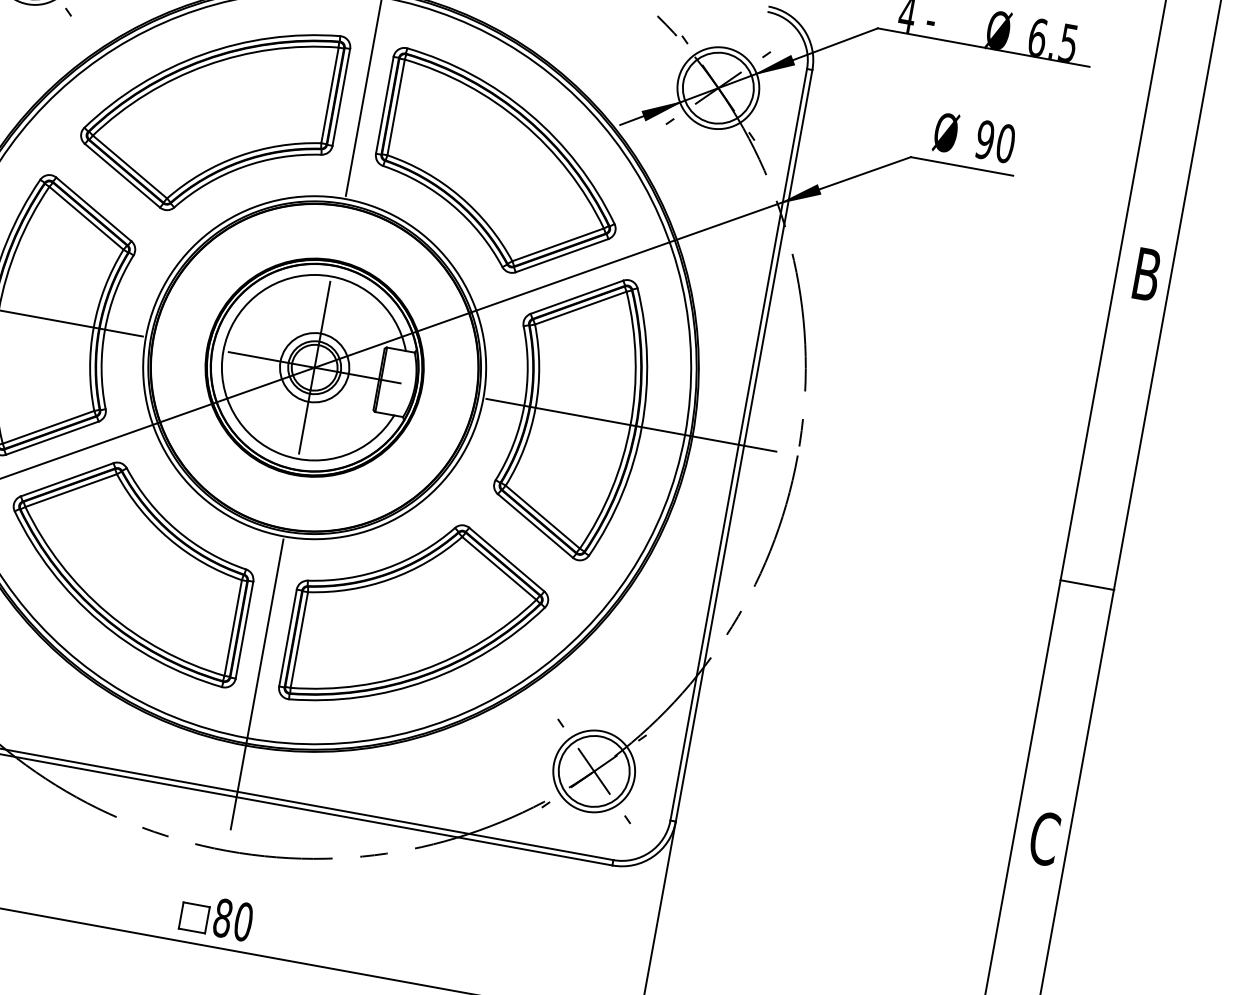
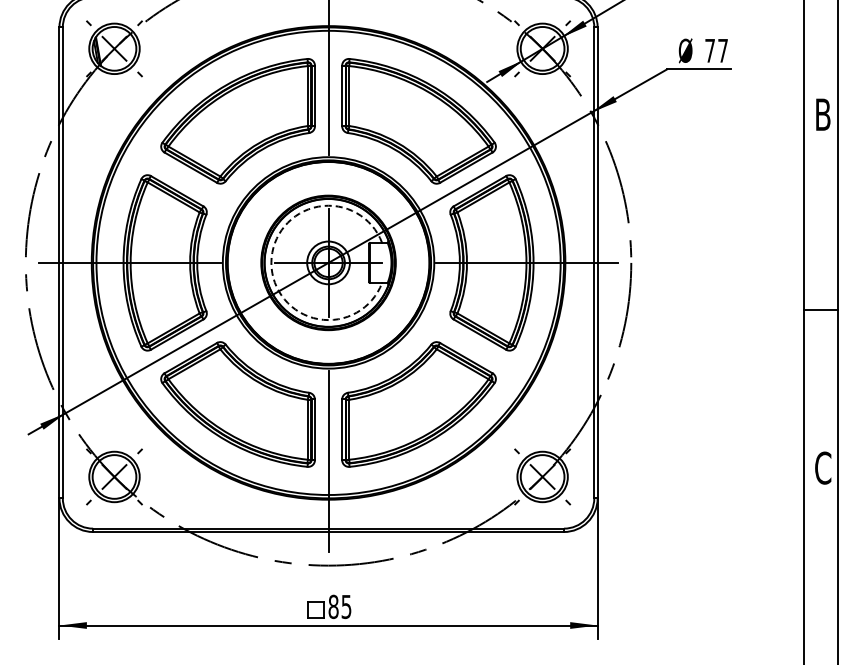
text: (995, 141) -> (716, 50), 90 -> 77
arc: (223, 350) -> (271, 262), solid -> dashed
text: (243, 921) -> (346, 606), 80 -> 85

